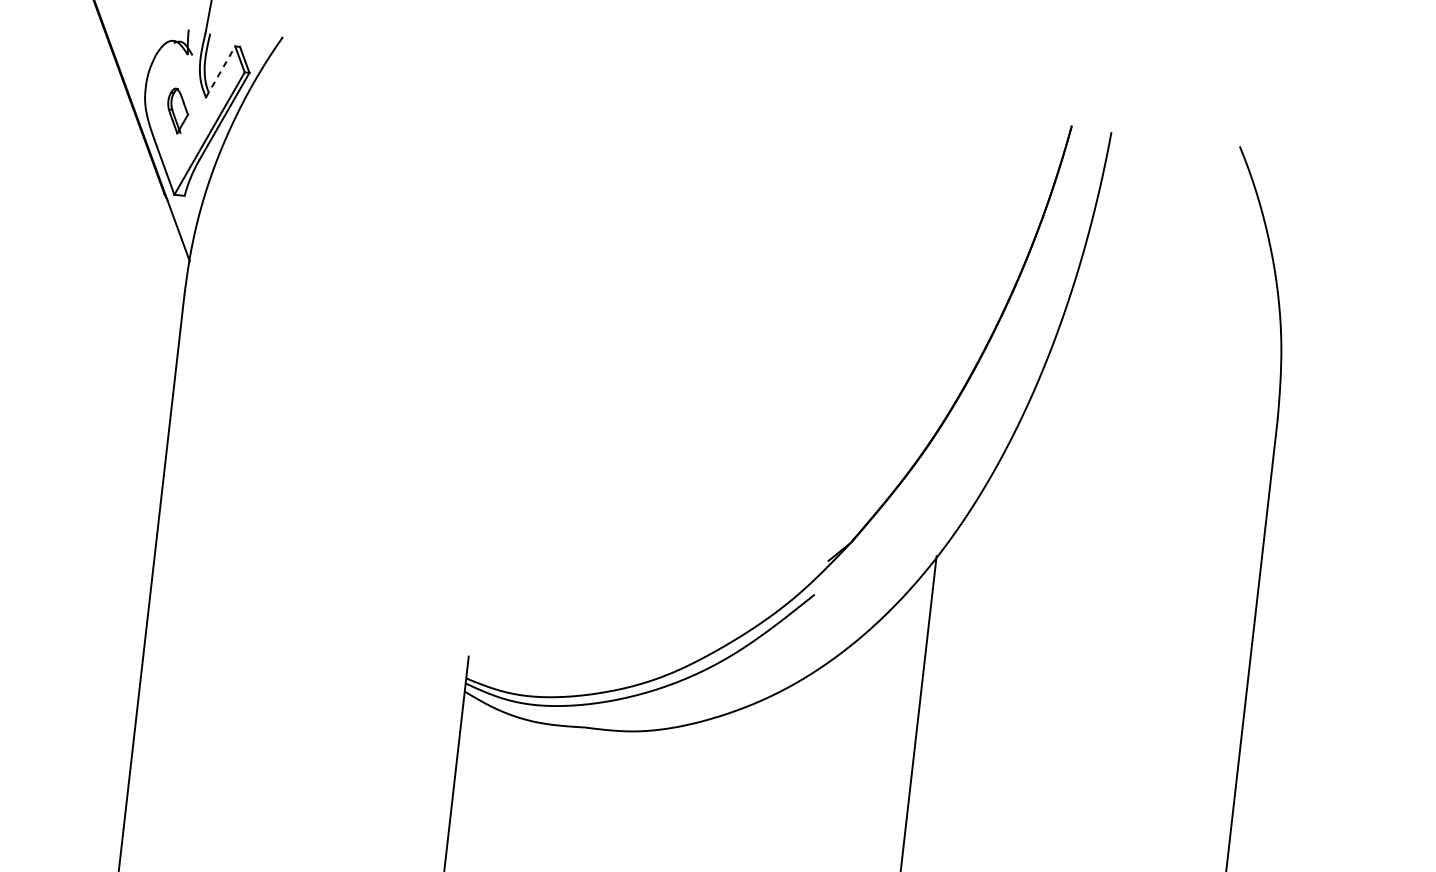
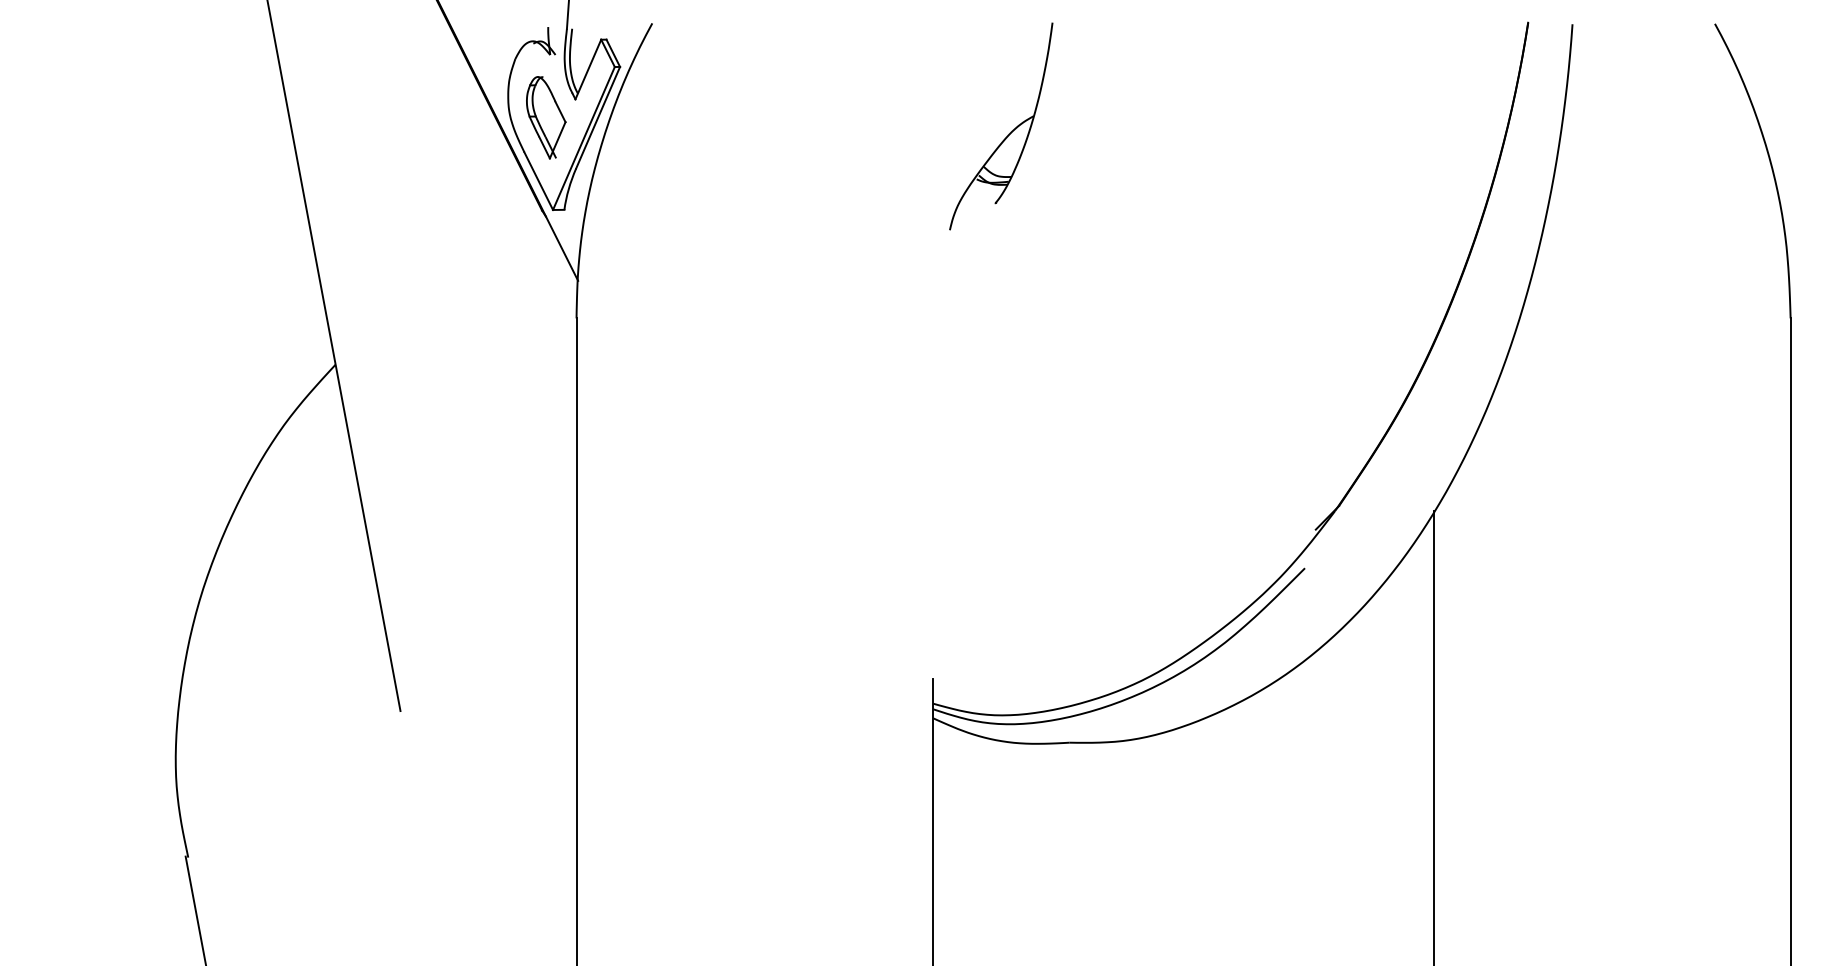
line: (220, 71) -> (588, 69), dashed -> solid
part: (178, 110) -> (546, 117), size x1.67
part: (594, 171) -> (1010, 131), added

